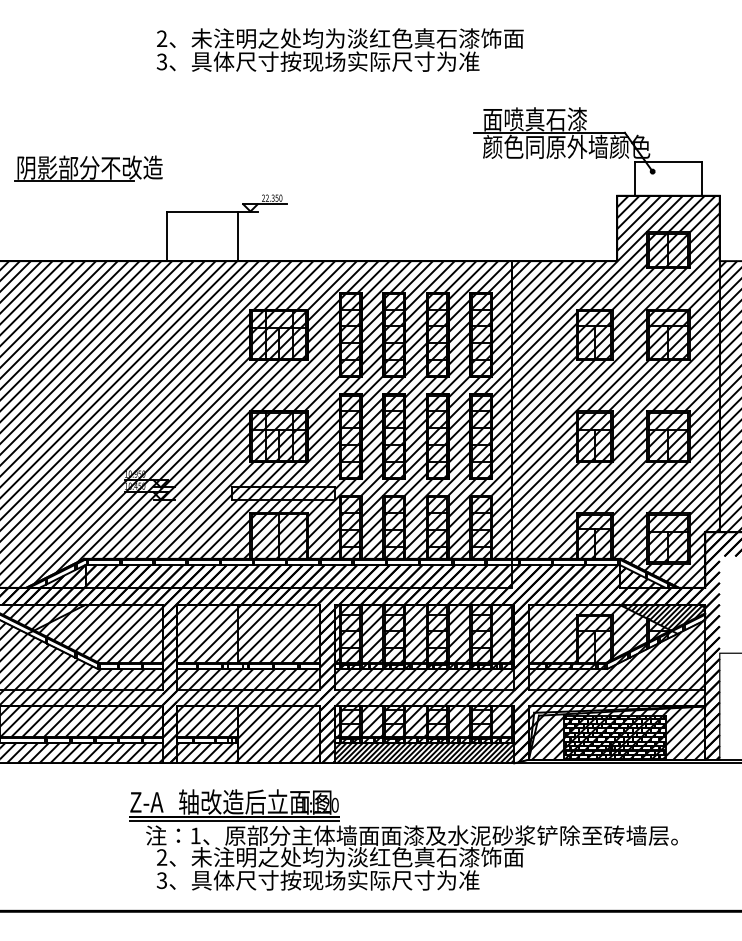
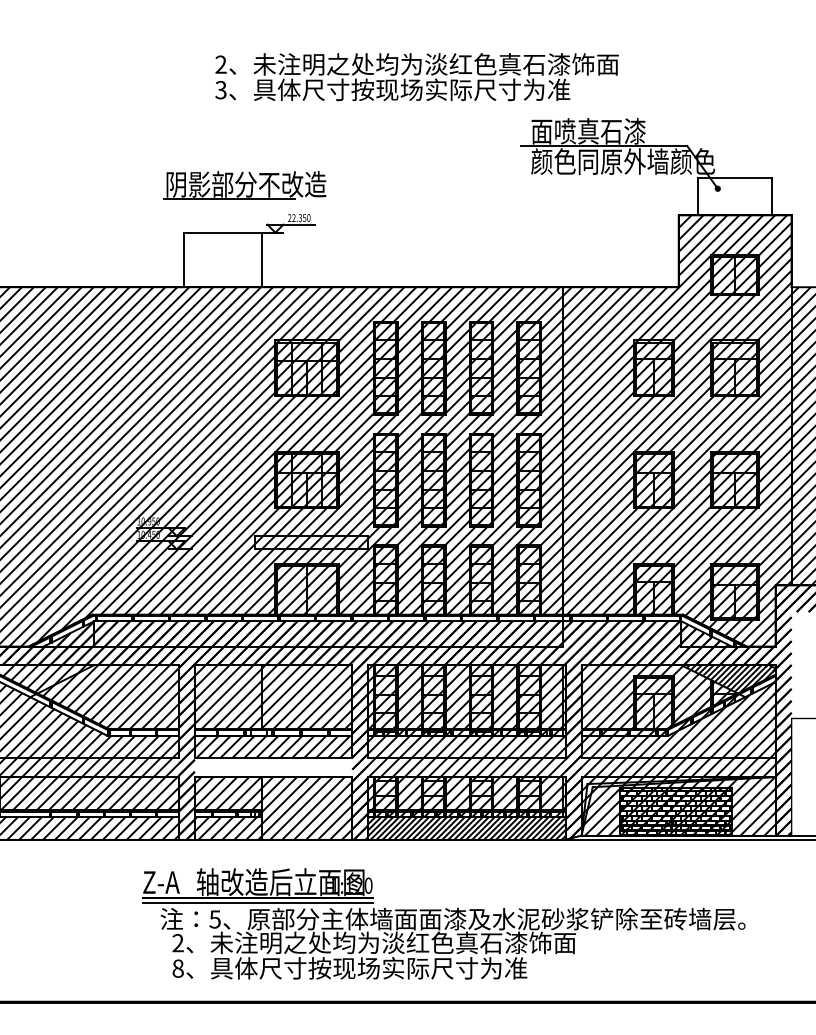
text: (339, 49) -> (416, 76), moved
part: (88, 168) -> (244, 185), moved
hatch: (248, 697) -> (273, 767), removed
text: (195, 835) -> (214, 918), 1 -> 5
text: (161, 880) -> (177, 968), 3 -> 8

